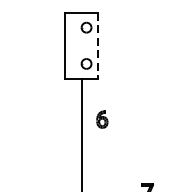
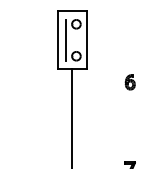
line: (75, 44) -> (66, 39), added
line: (98, 46) -> (86, 40), dashed -> solid
part: (101, 119) -> (129, 82), moved

